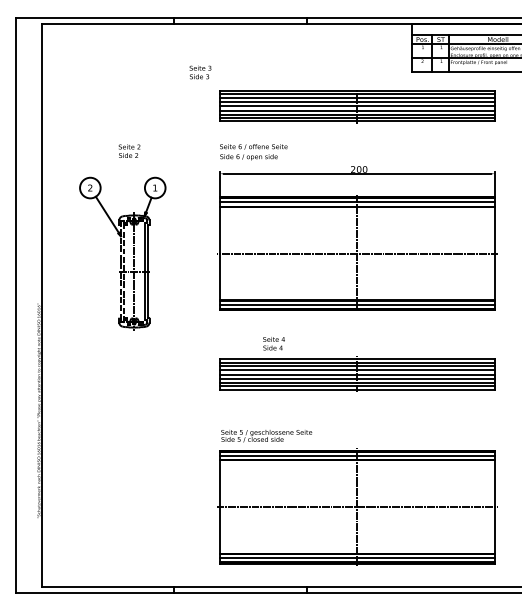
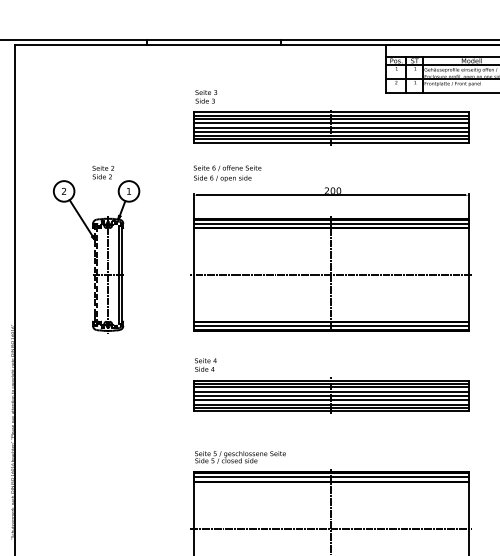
text: (200, 72) -> (206, 96), moved
part: (122, 253) -> (96, 256), moved
text: (273, 343) -> (205, 364), moved

